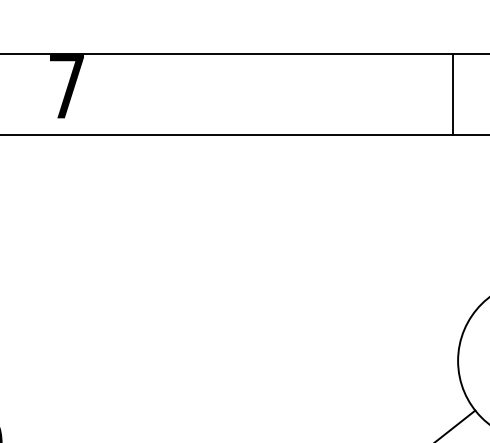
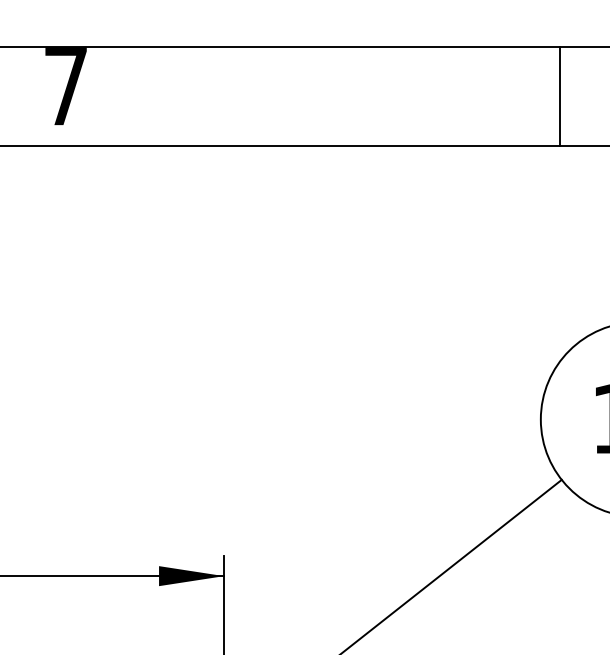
line: (453, 94) -> (560, 96), moved

